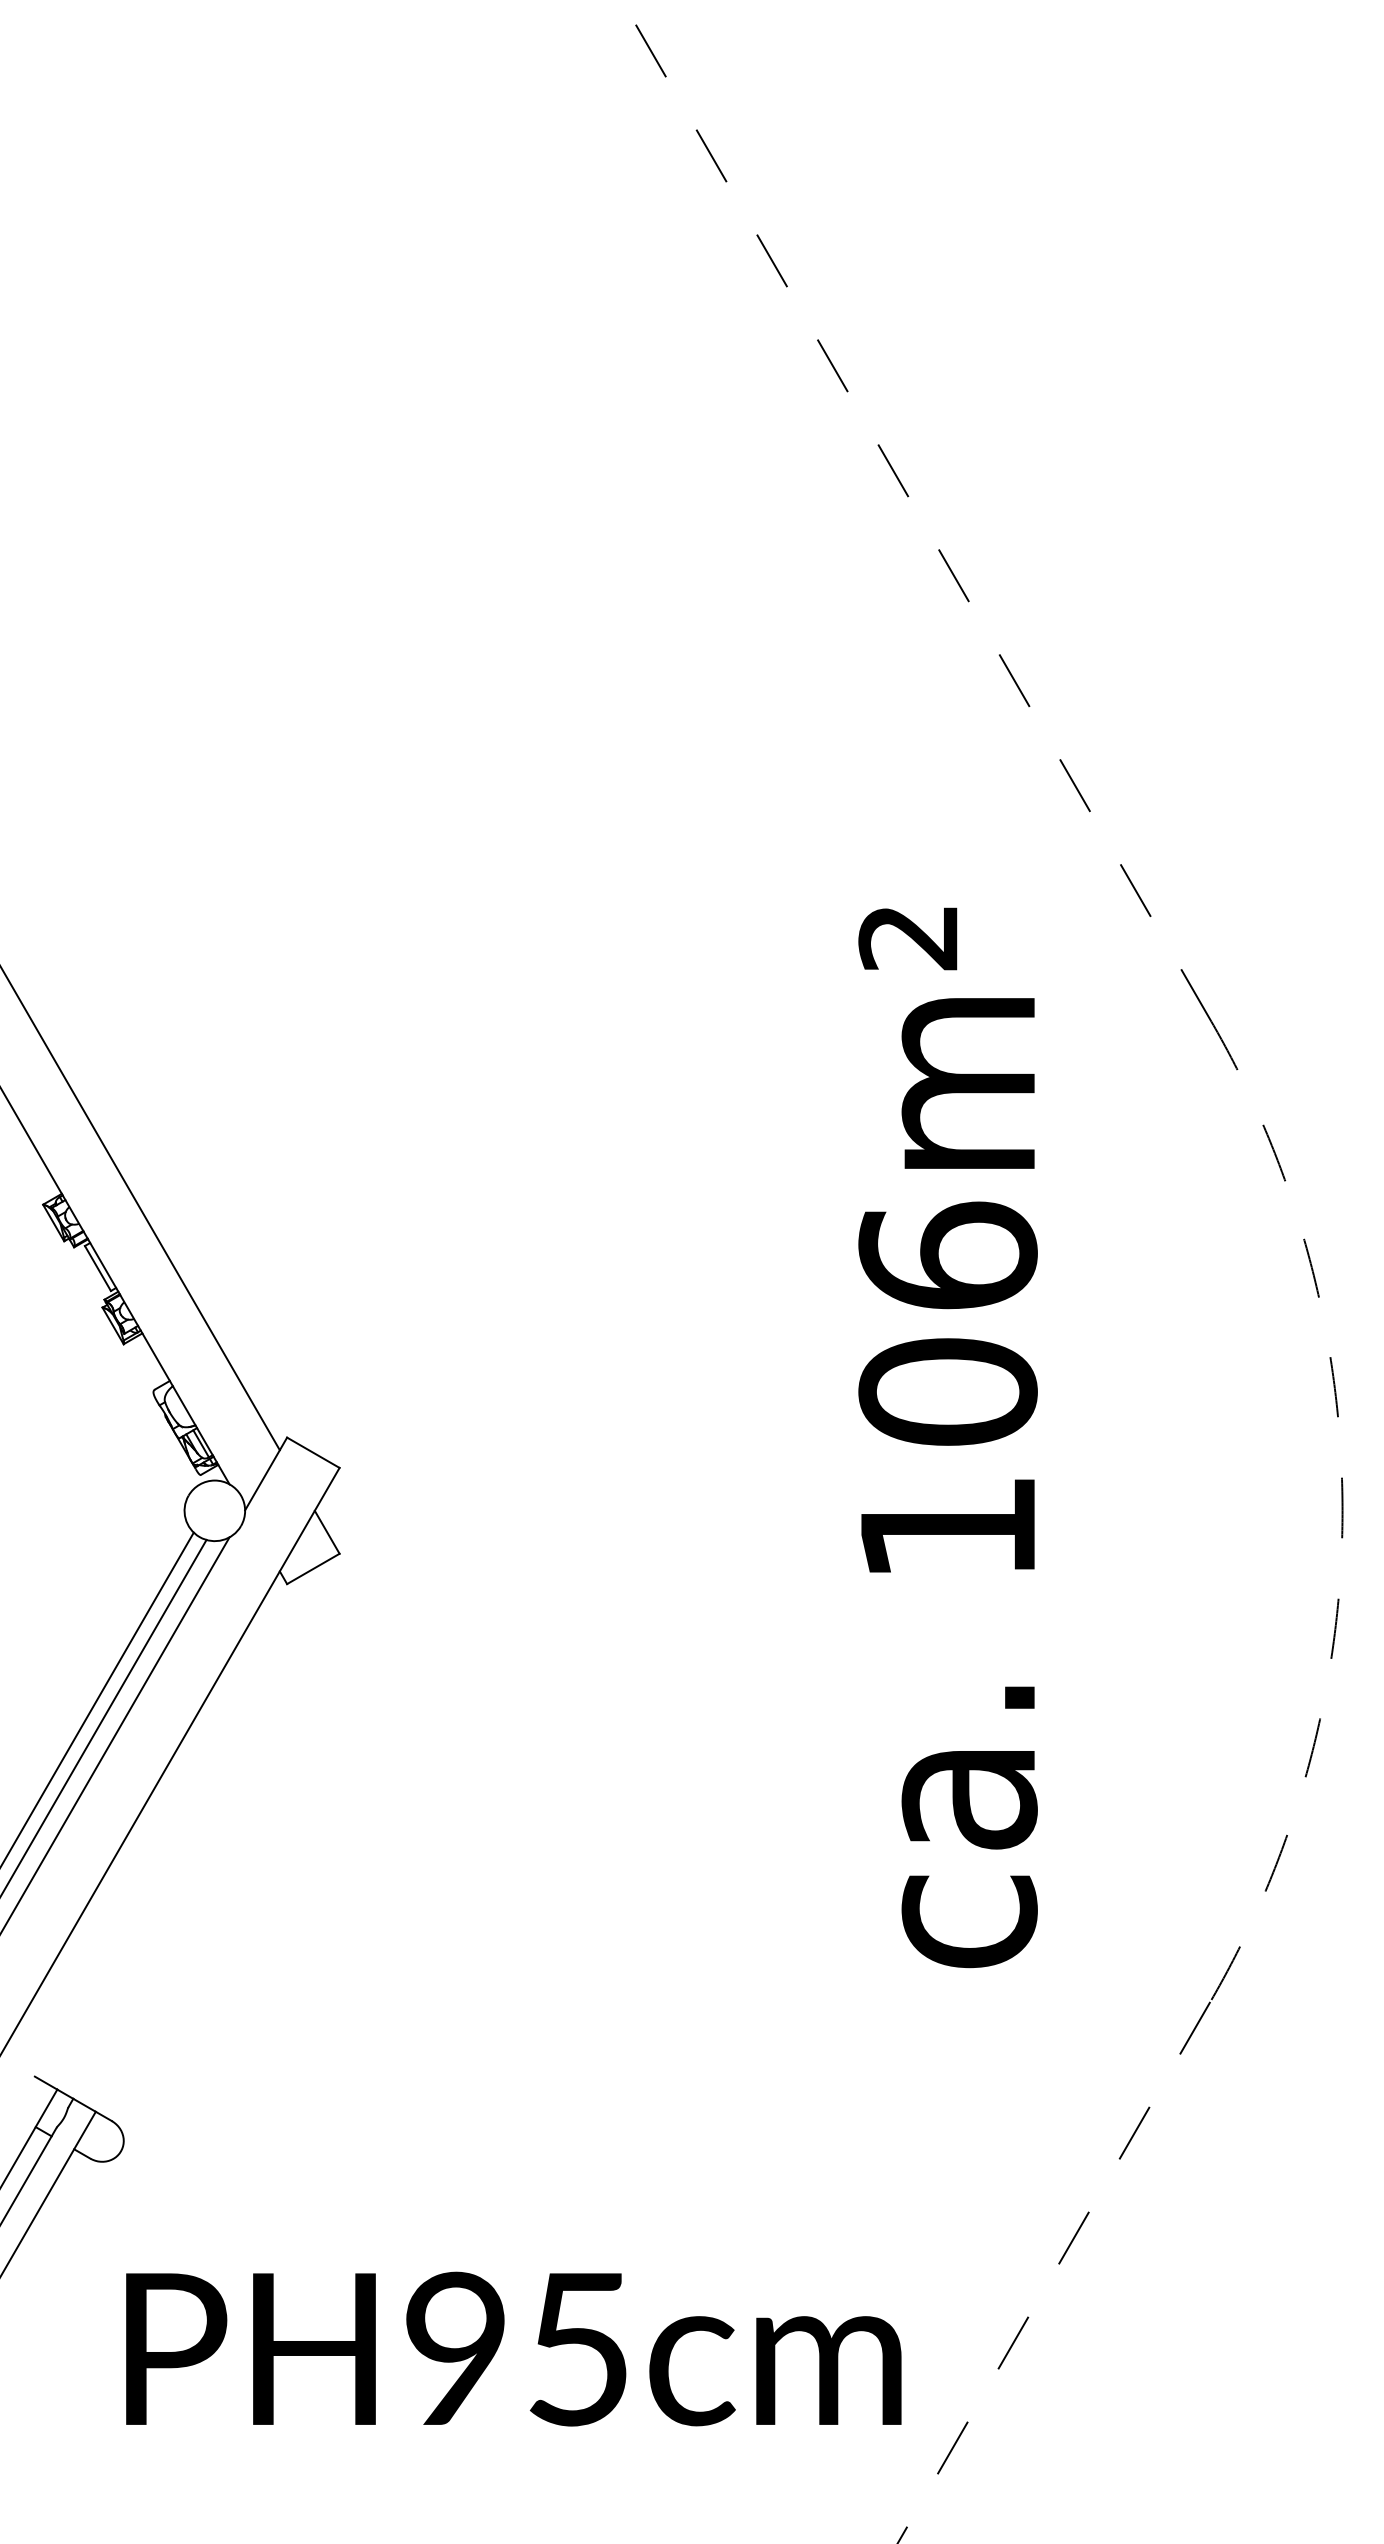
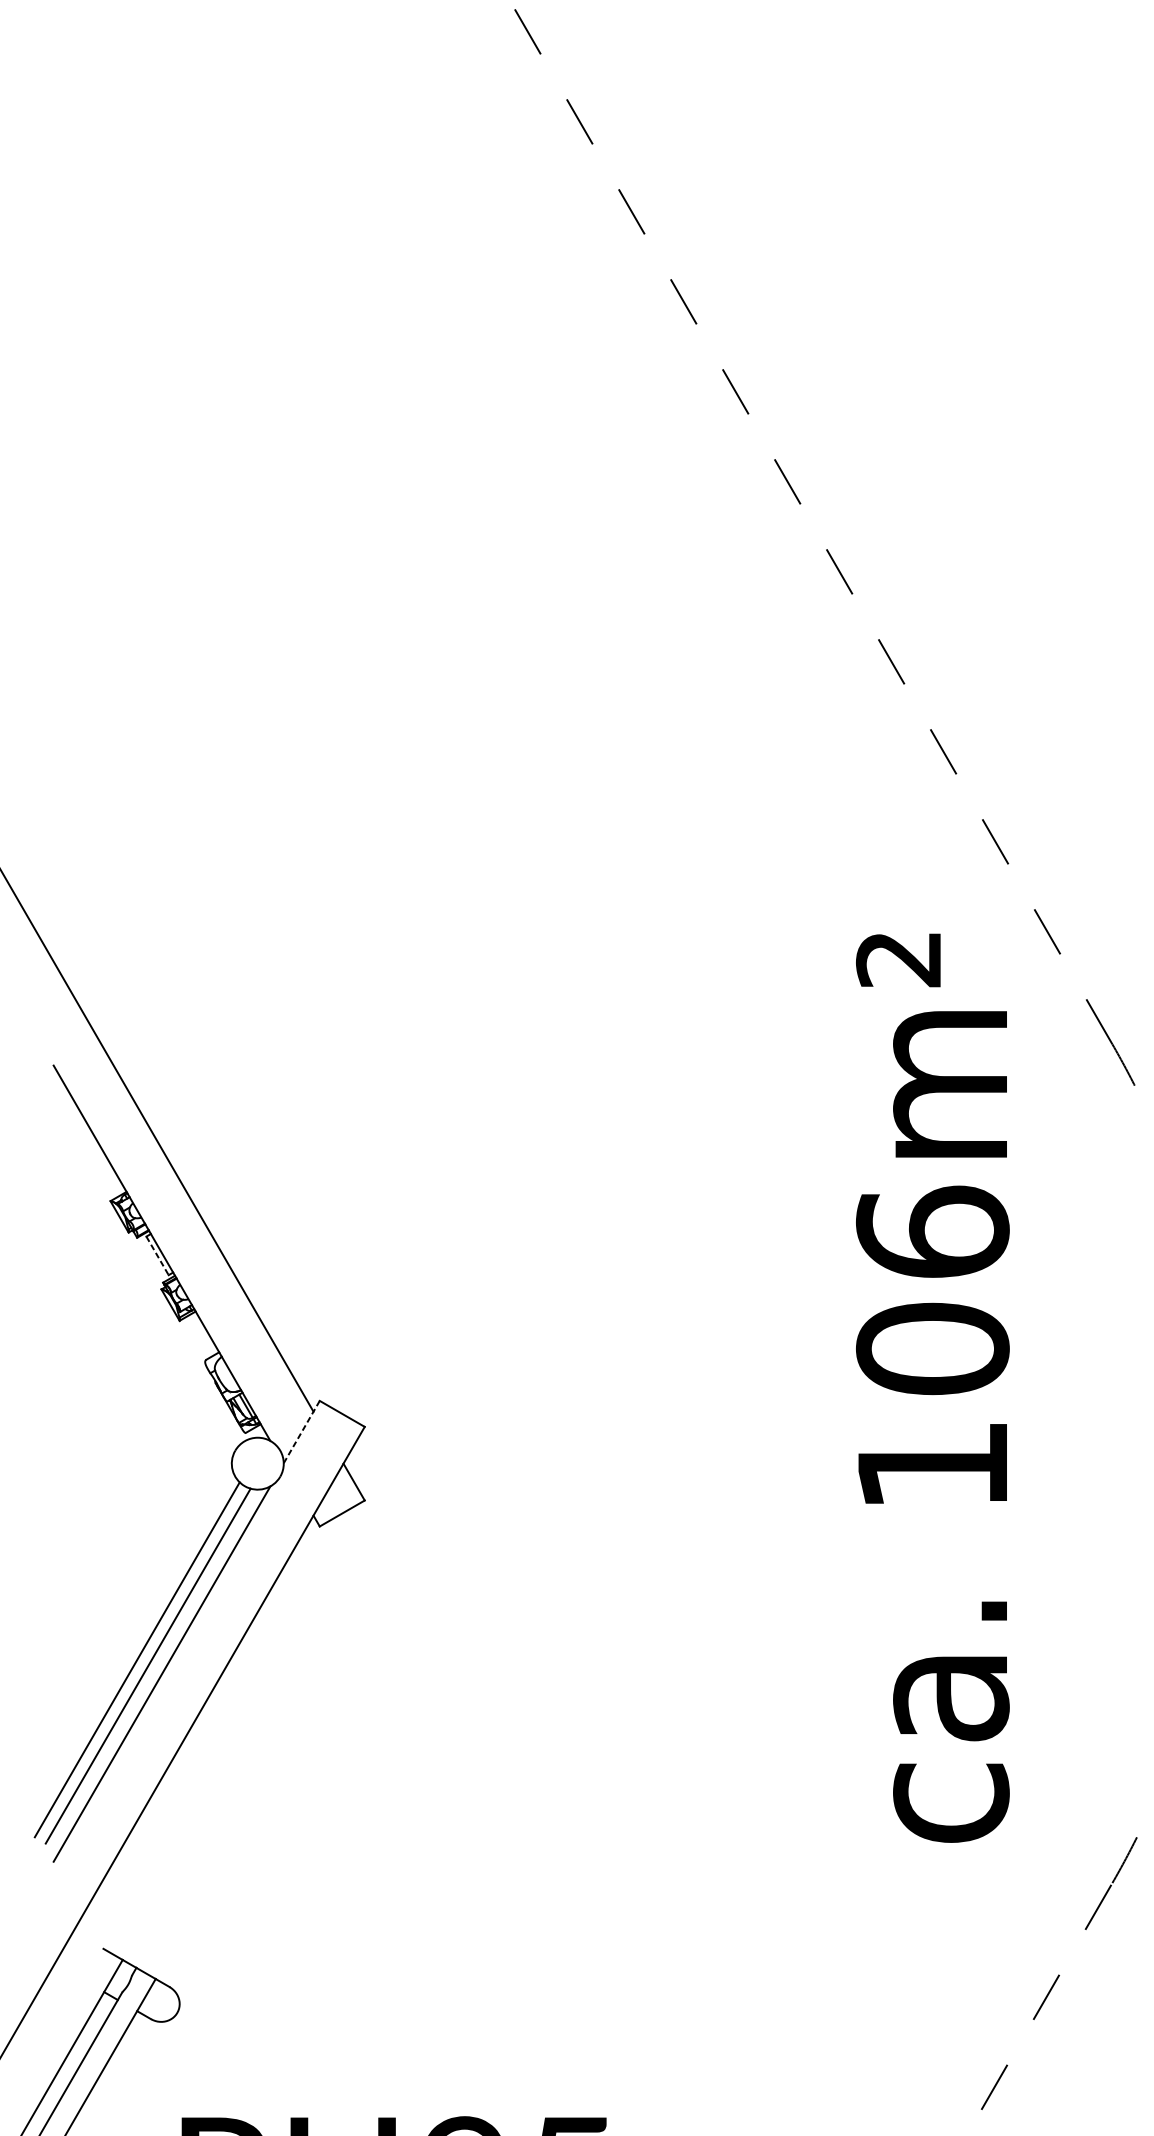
line: (97, 1268) -> (157, 1255), solid -> dashed
text: (947, 1437) -> (932, 1387), moved
line: (266, 1473) -> (302, 1431), solid -> dashed

